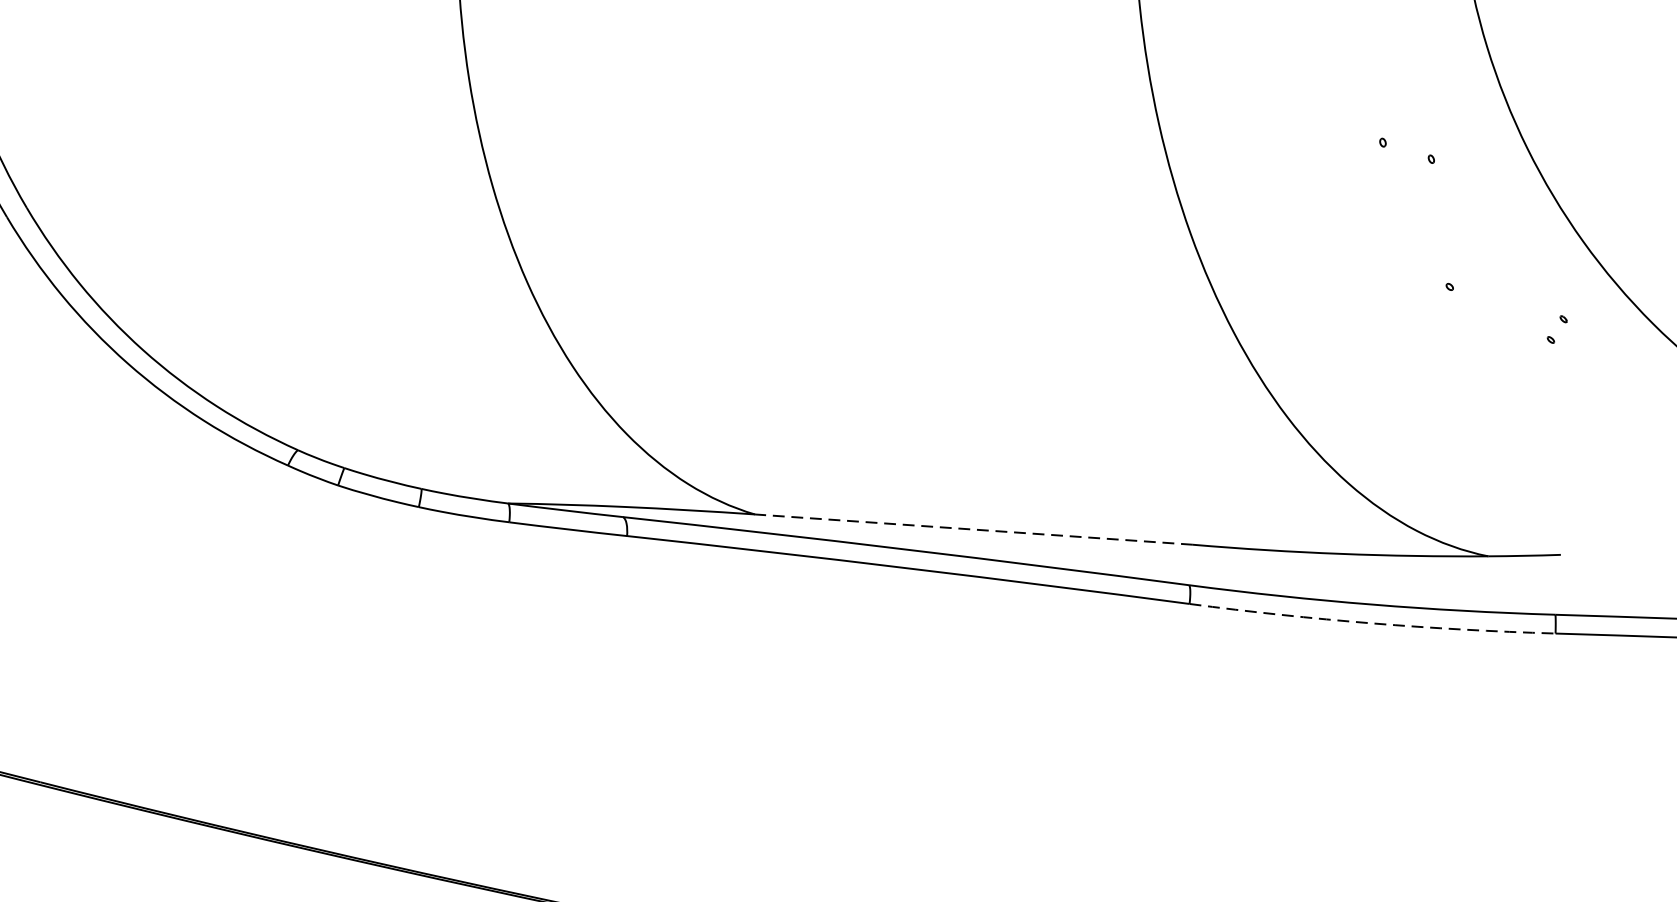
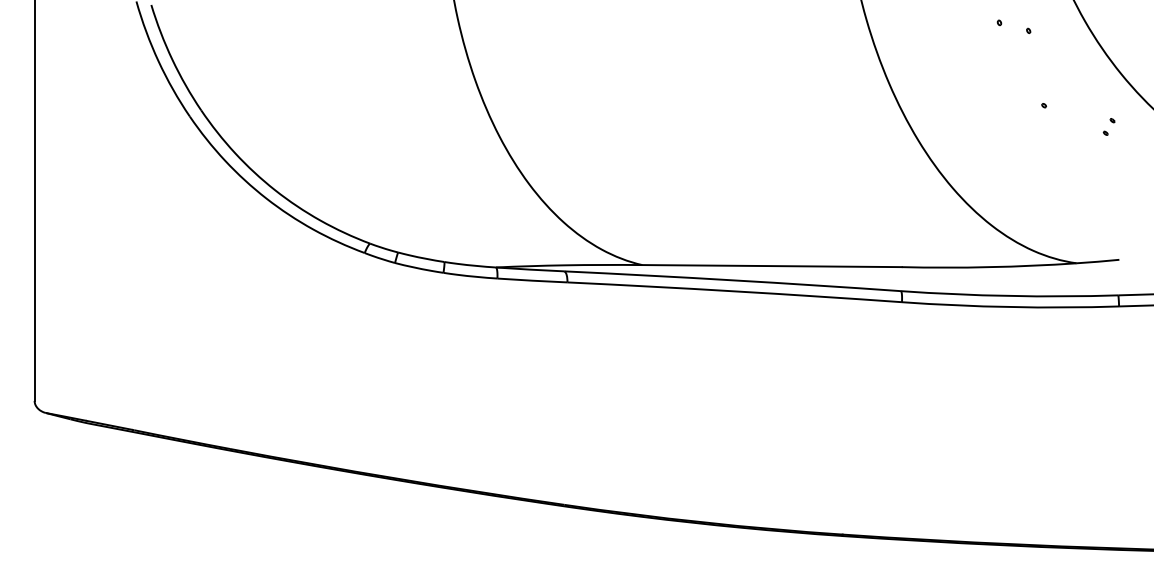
line: (973, 530) -> (771, 266), dashed -> solid
arc: (1372, 624) -> (1010, 307), dashed -> solid

